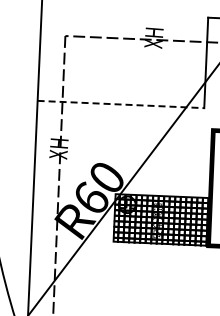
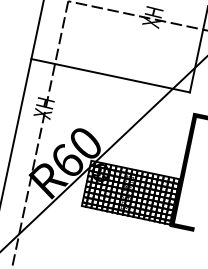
line: (121, 104) -> (111, 75), dashed -> solid

